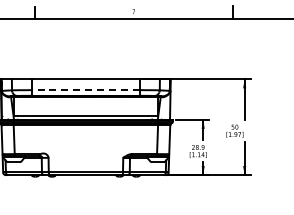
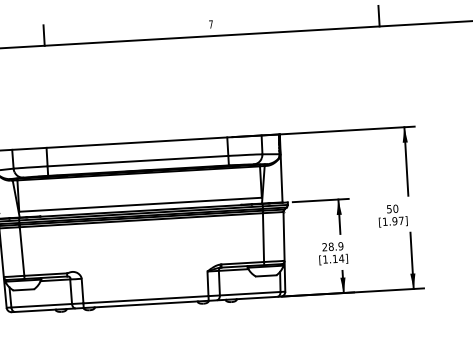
line: (85, 90) -> (137, 161), dashed -> solid

